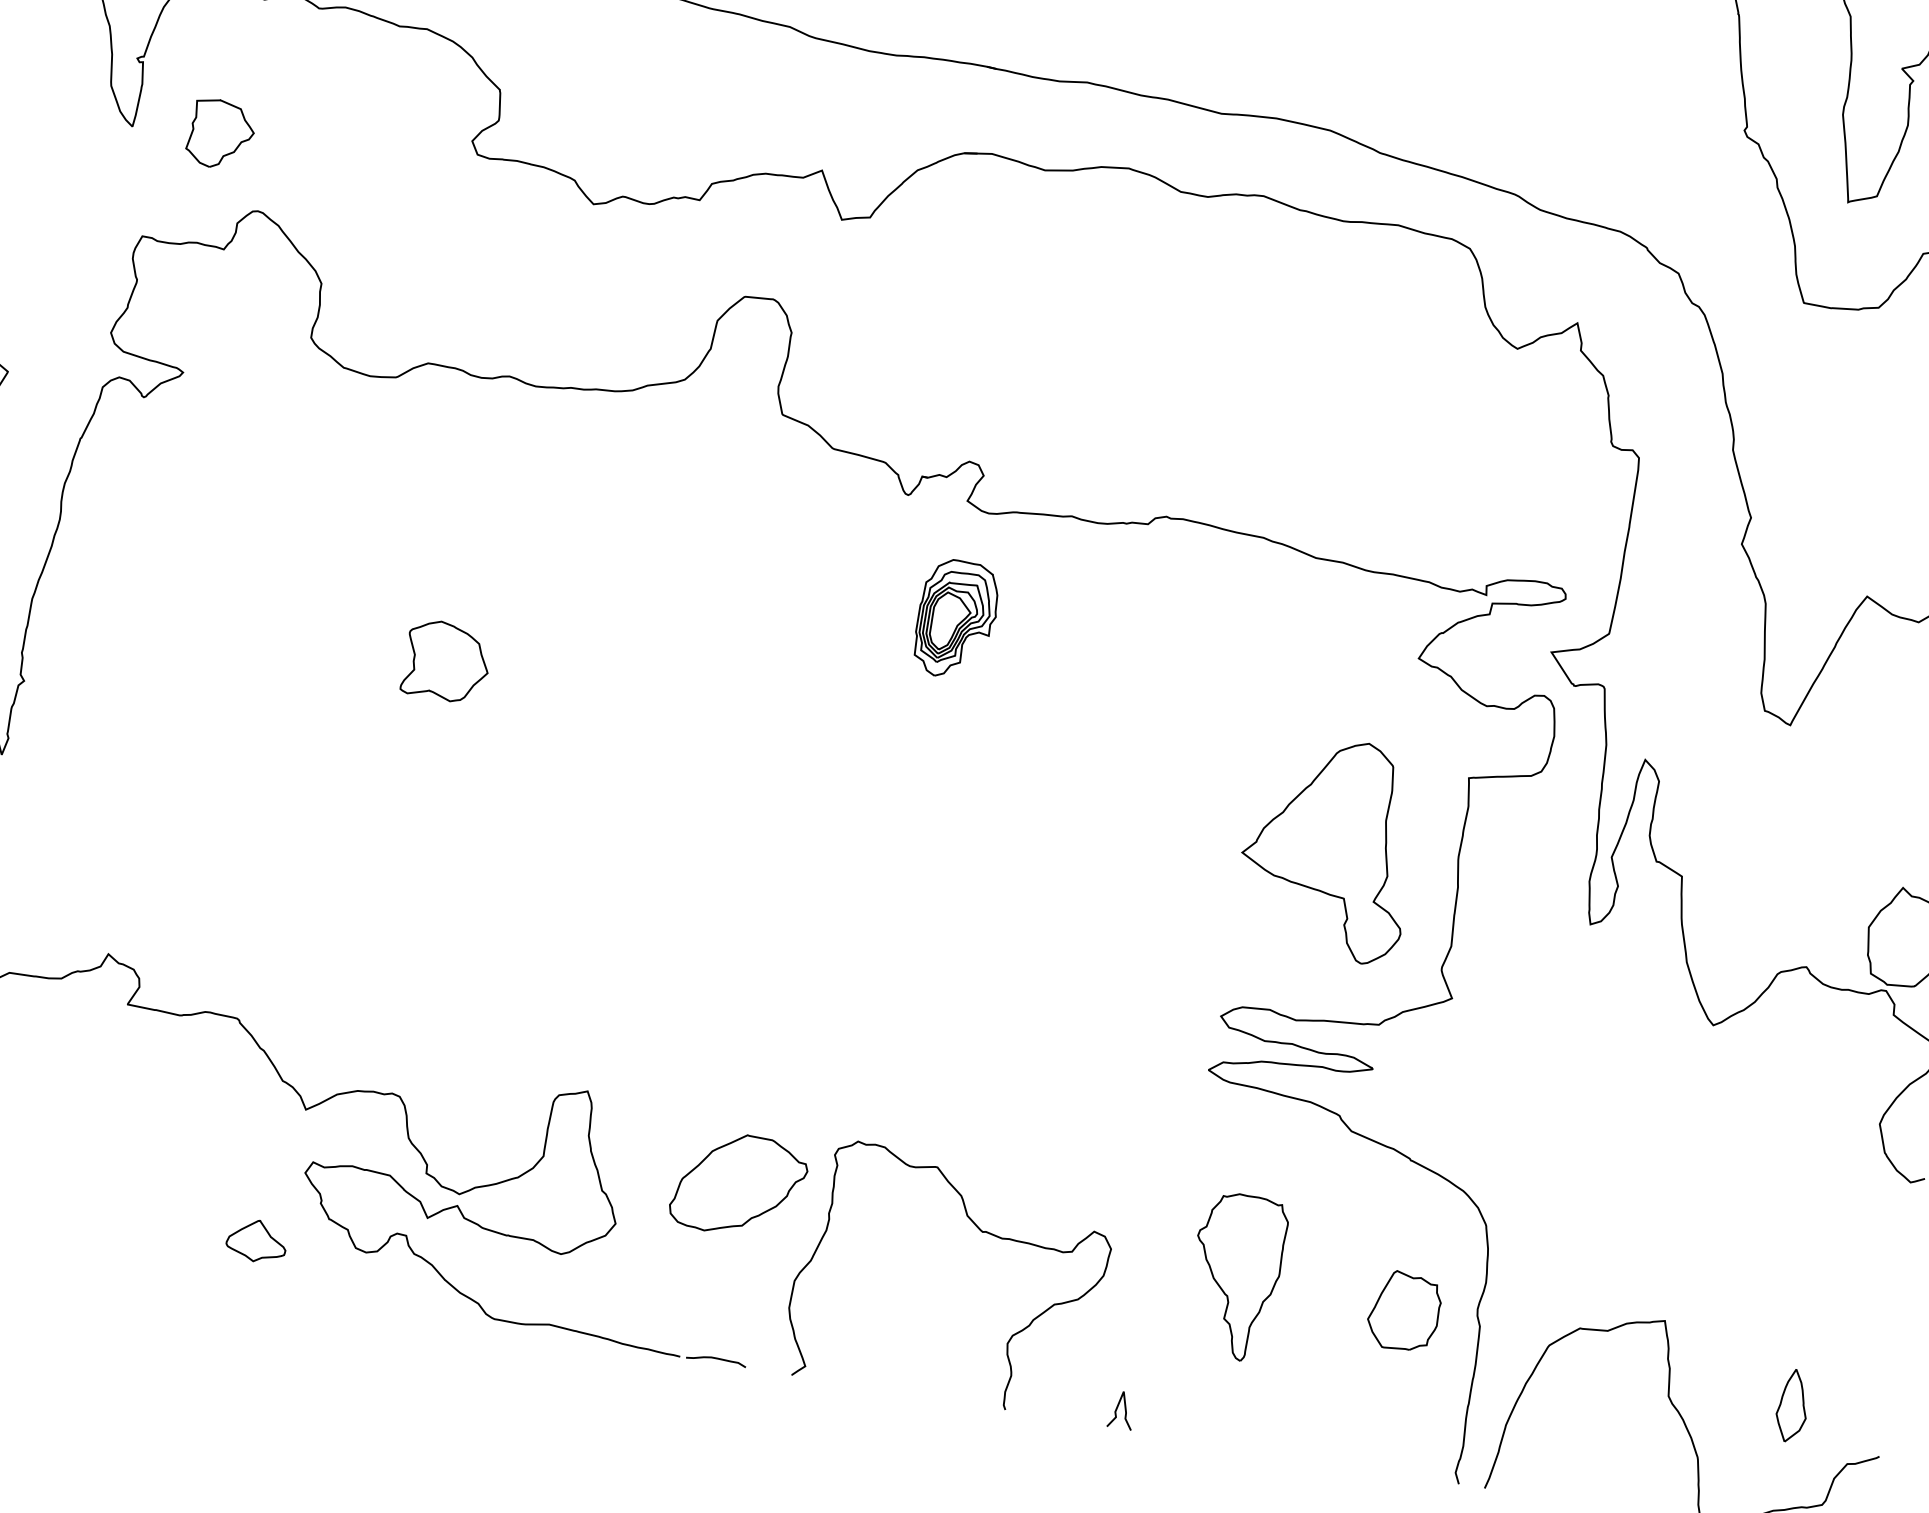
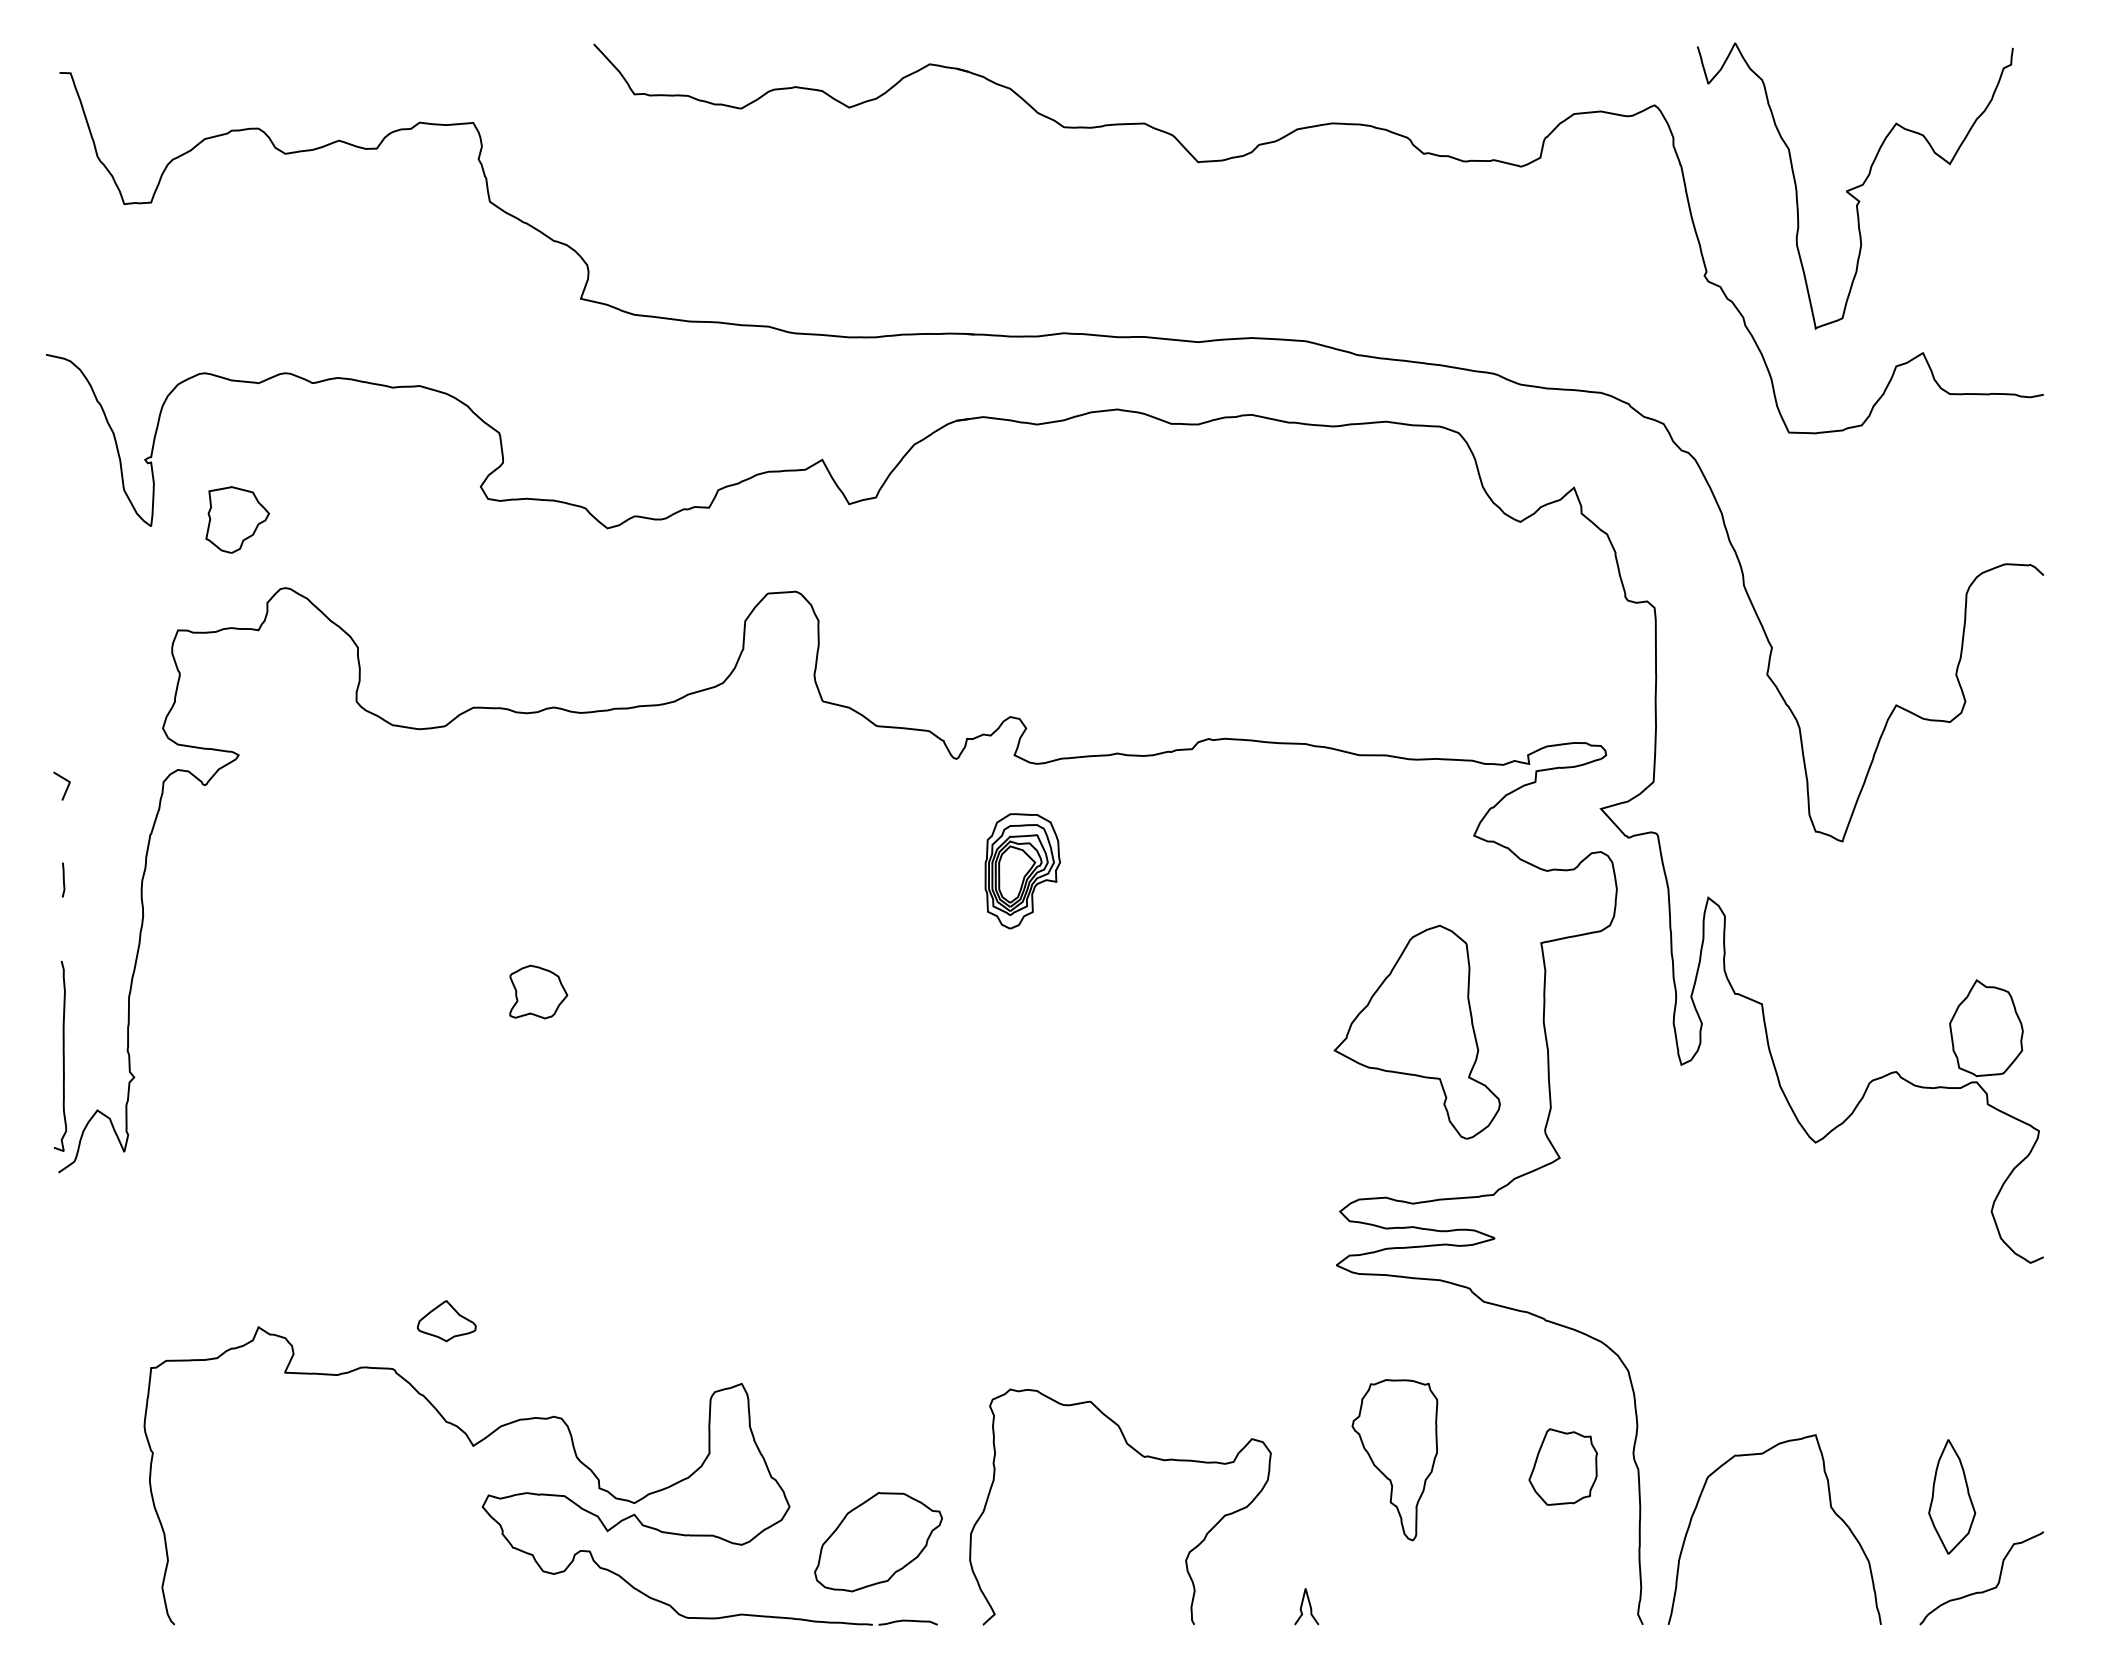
part: (447, 661) -> (538, 991), size x0.7
part: (739, 1185) -> (878, 1542), moved
part: (256, 1241) -> (446, 1321), moved
part: (1793, 1405) -> (1952, 1496), size x1.6

